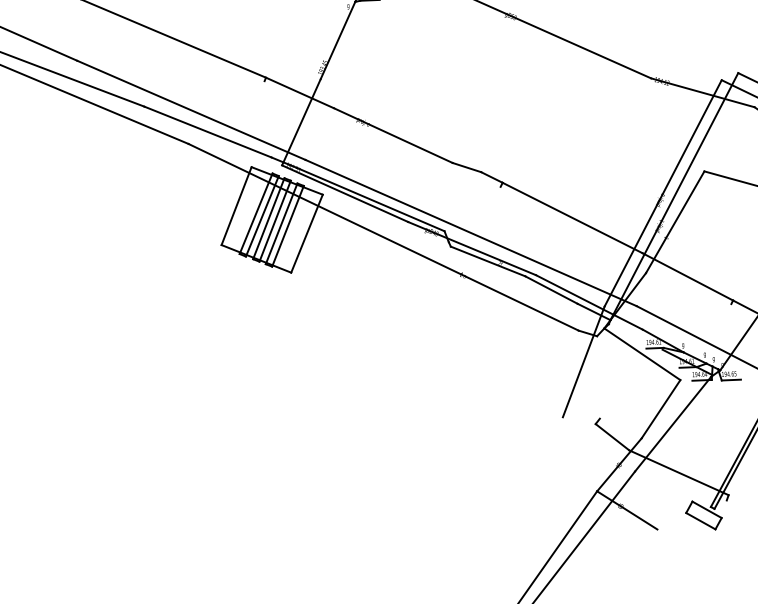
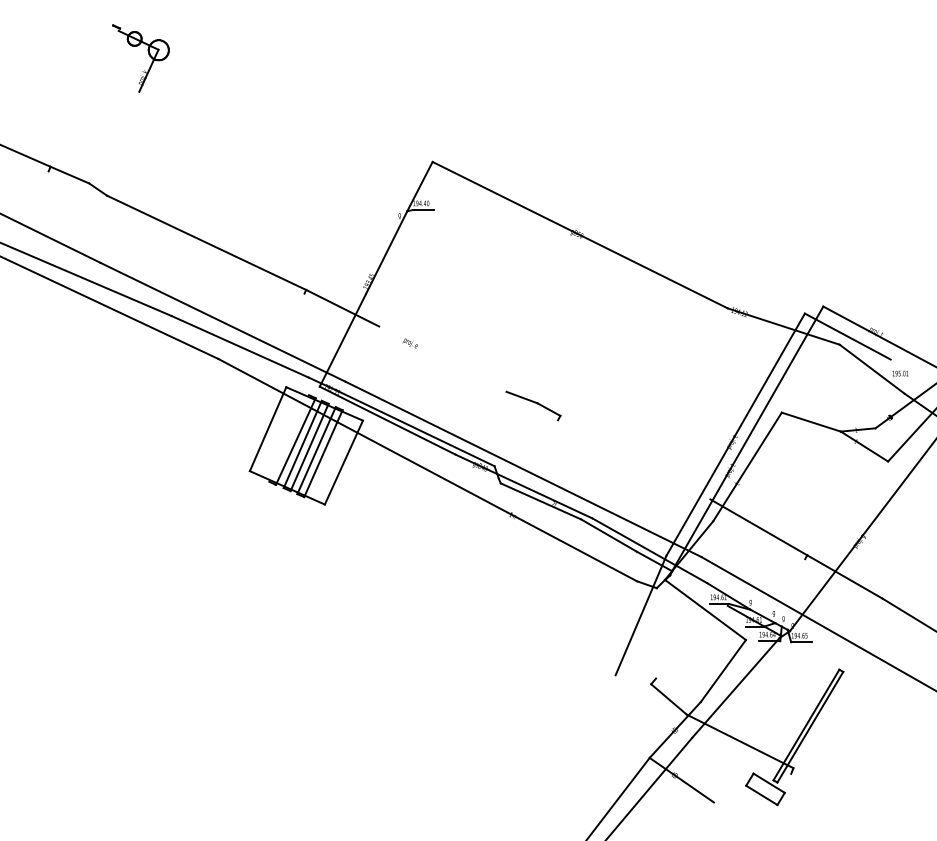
line: (392, 134) -> (442, 358), removed
line: (255, 213) -> (288, 438), removed
line: (572, 217) -> (635, 457), removed

